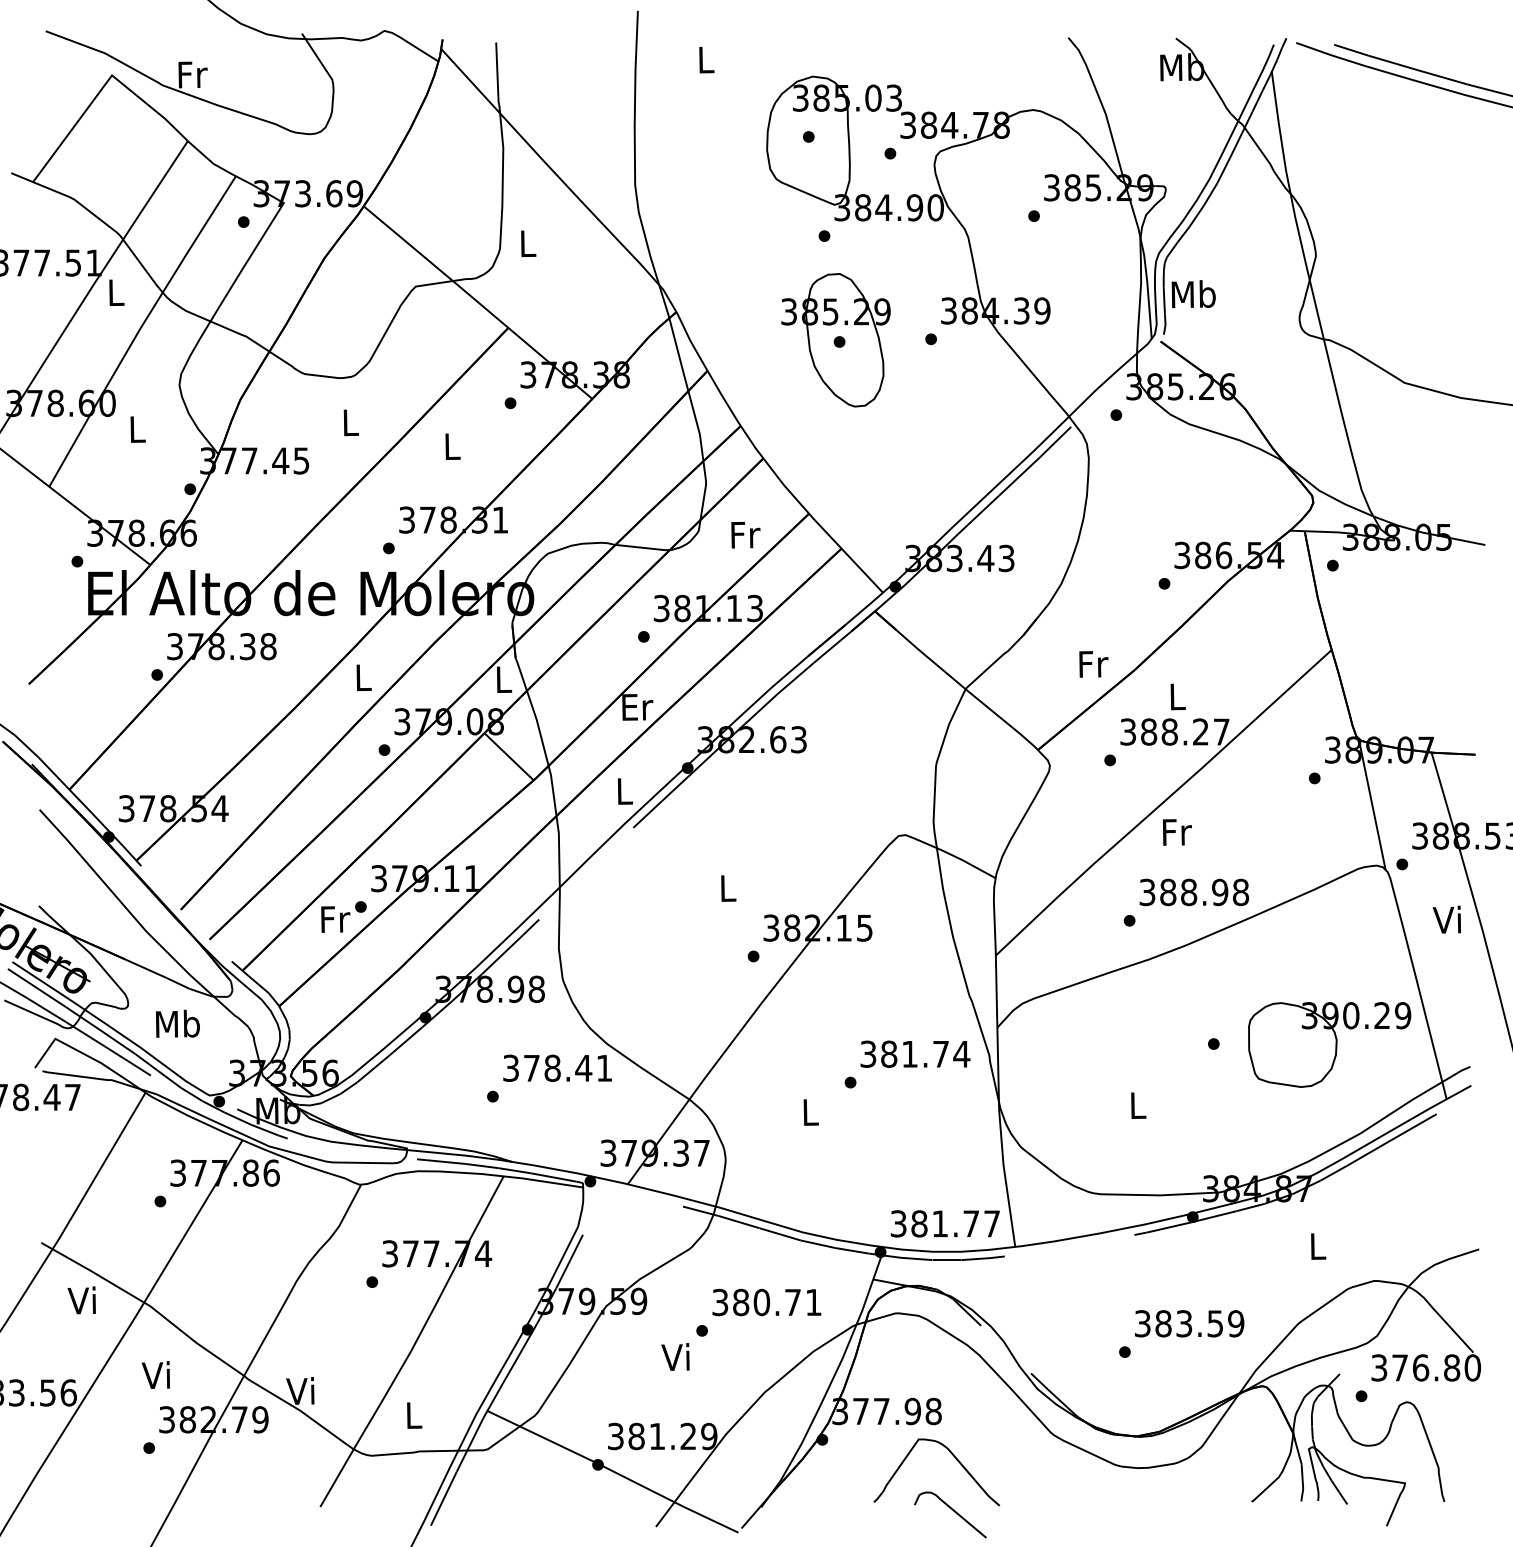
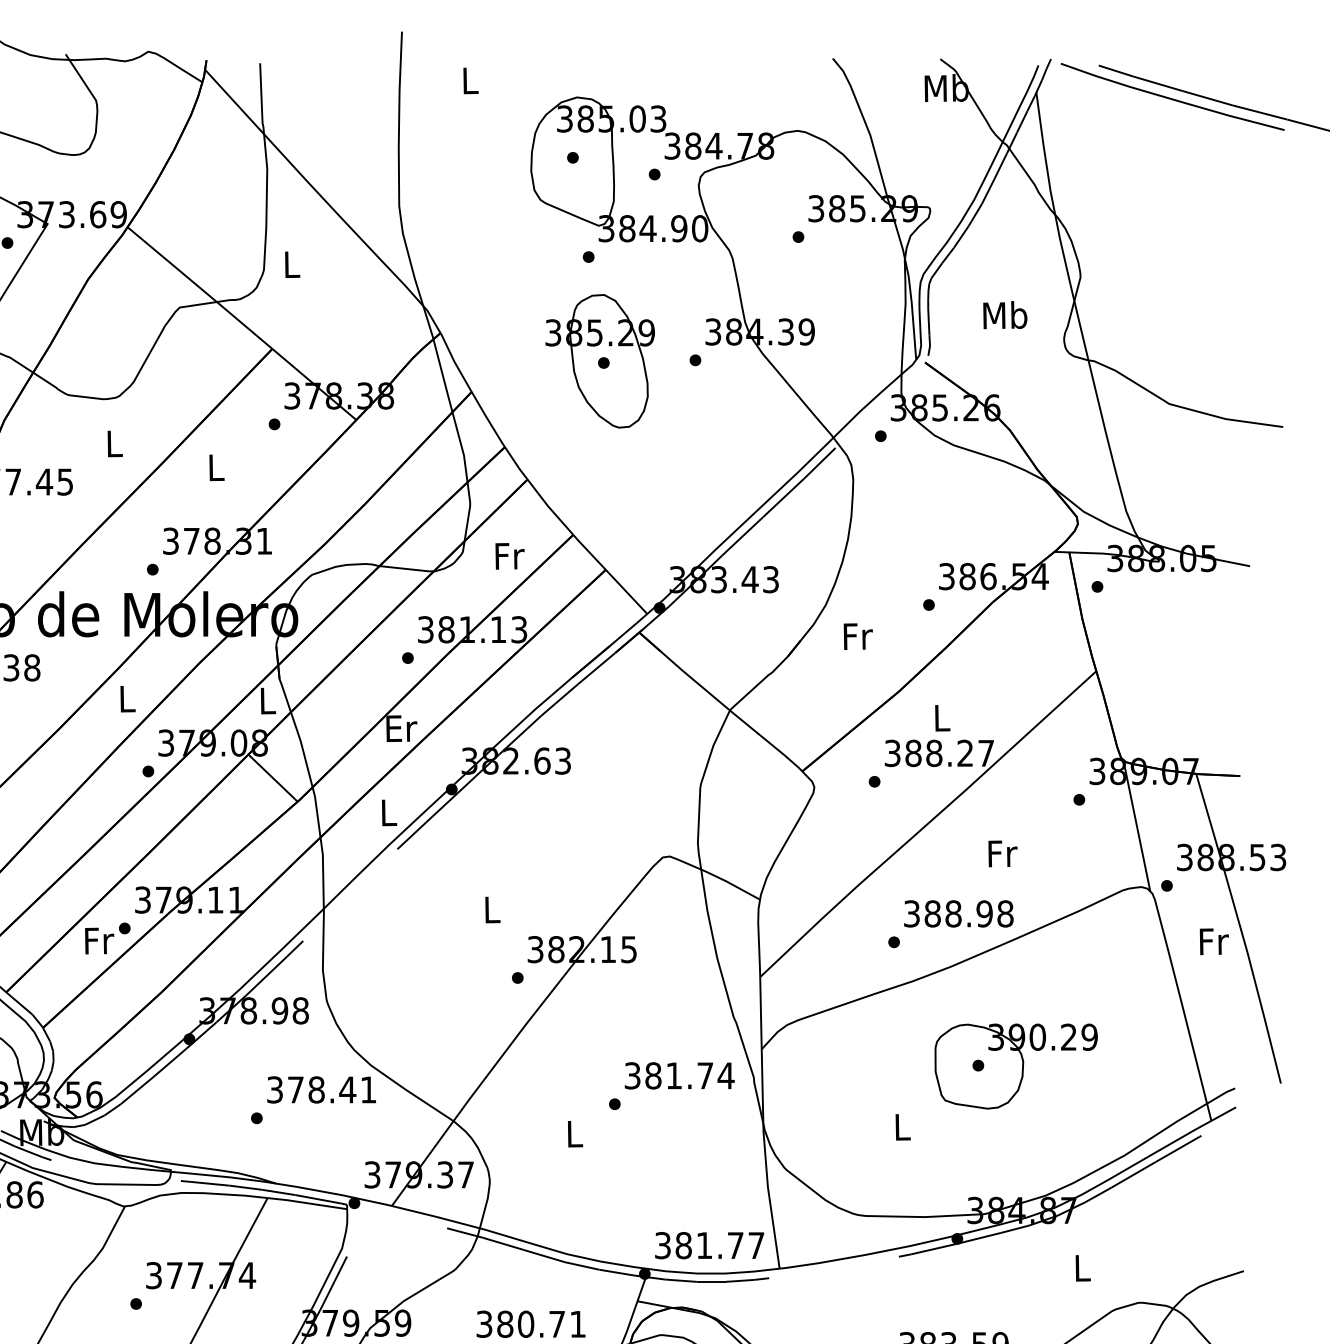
text: (1193, 294) -> (1005, 315), moved
text: (1093, 664) -> (857, 636), moved
text: (1177, 832) -> (1003, 853), moved
text: (1448, 919) -> (1213, 940), Vi -> Fr
part: (1329, 1044) -> (1016, 1066), moved

